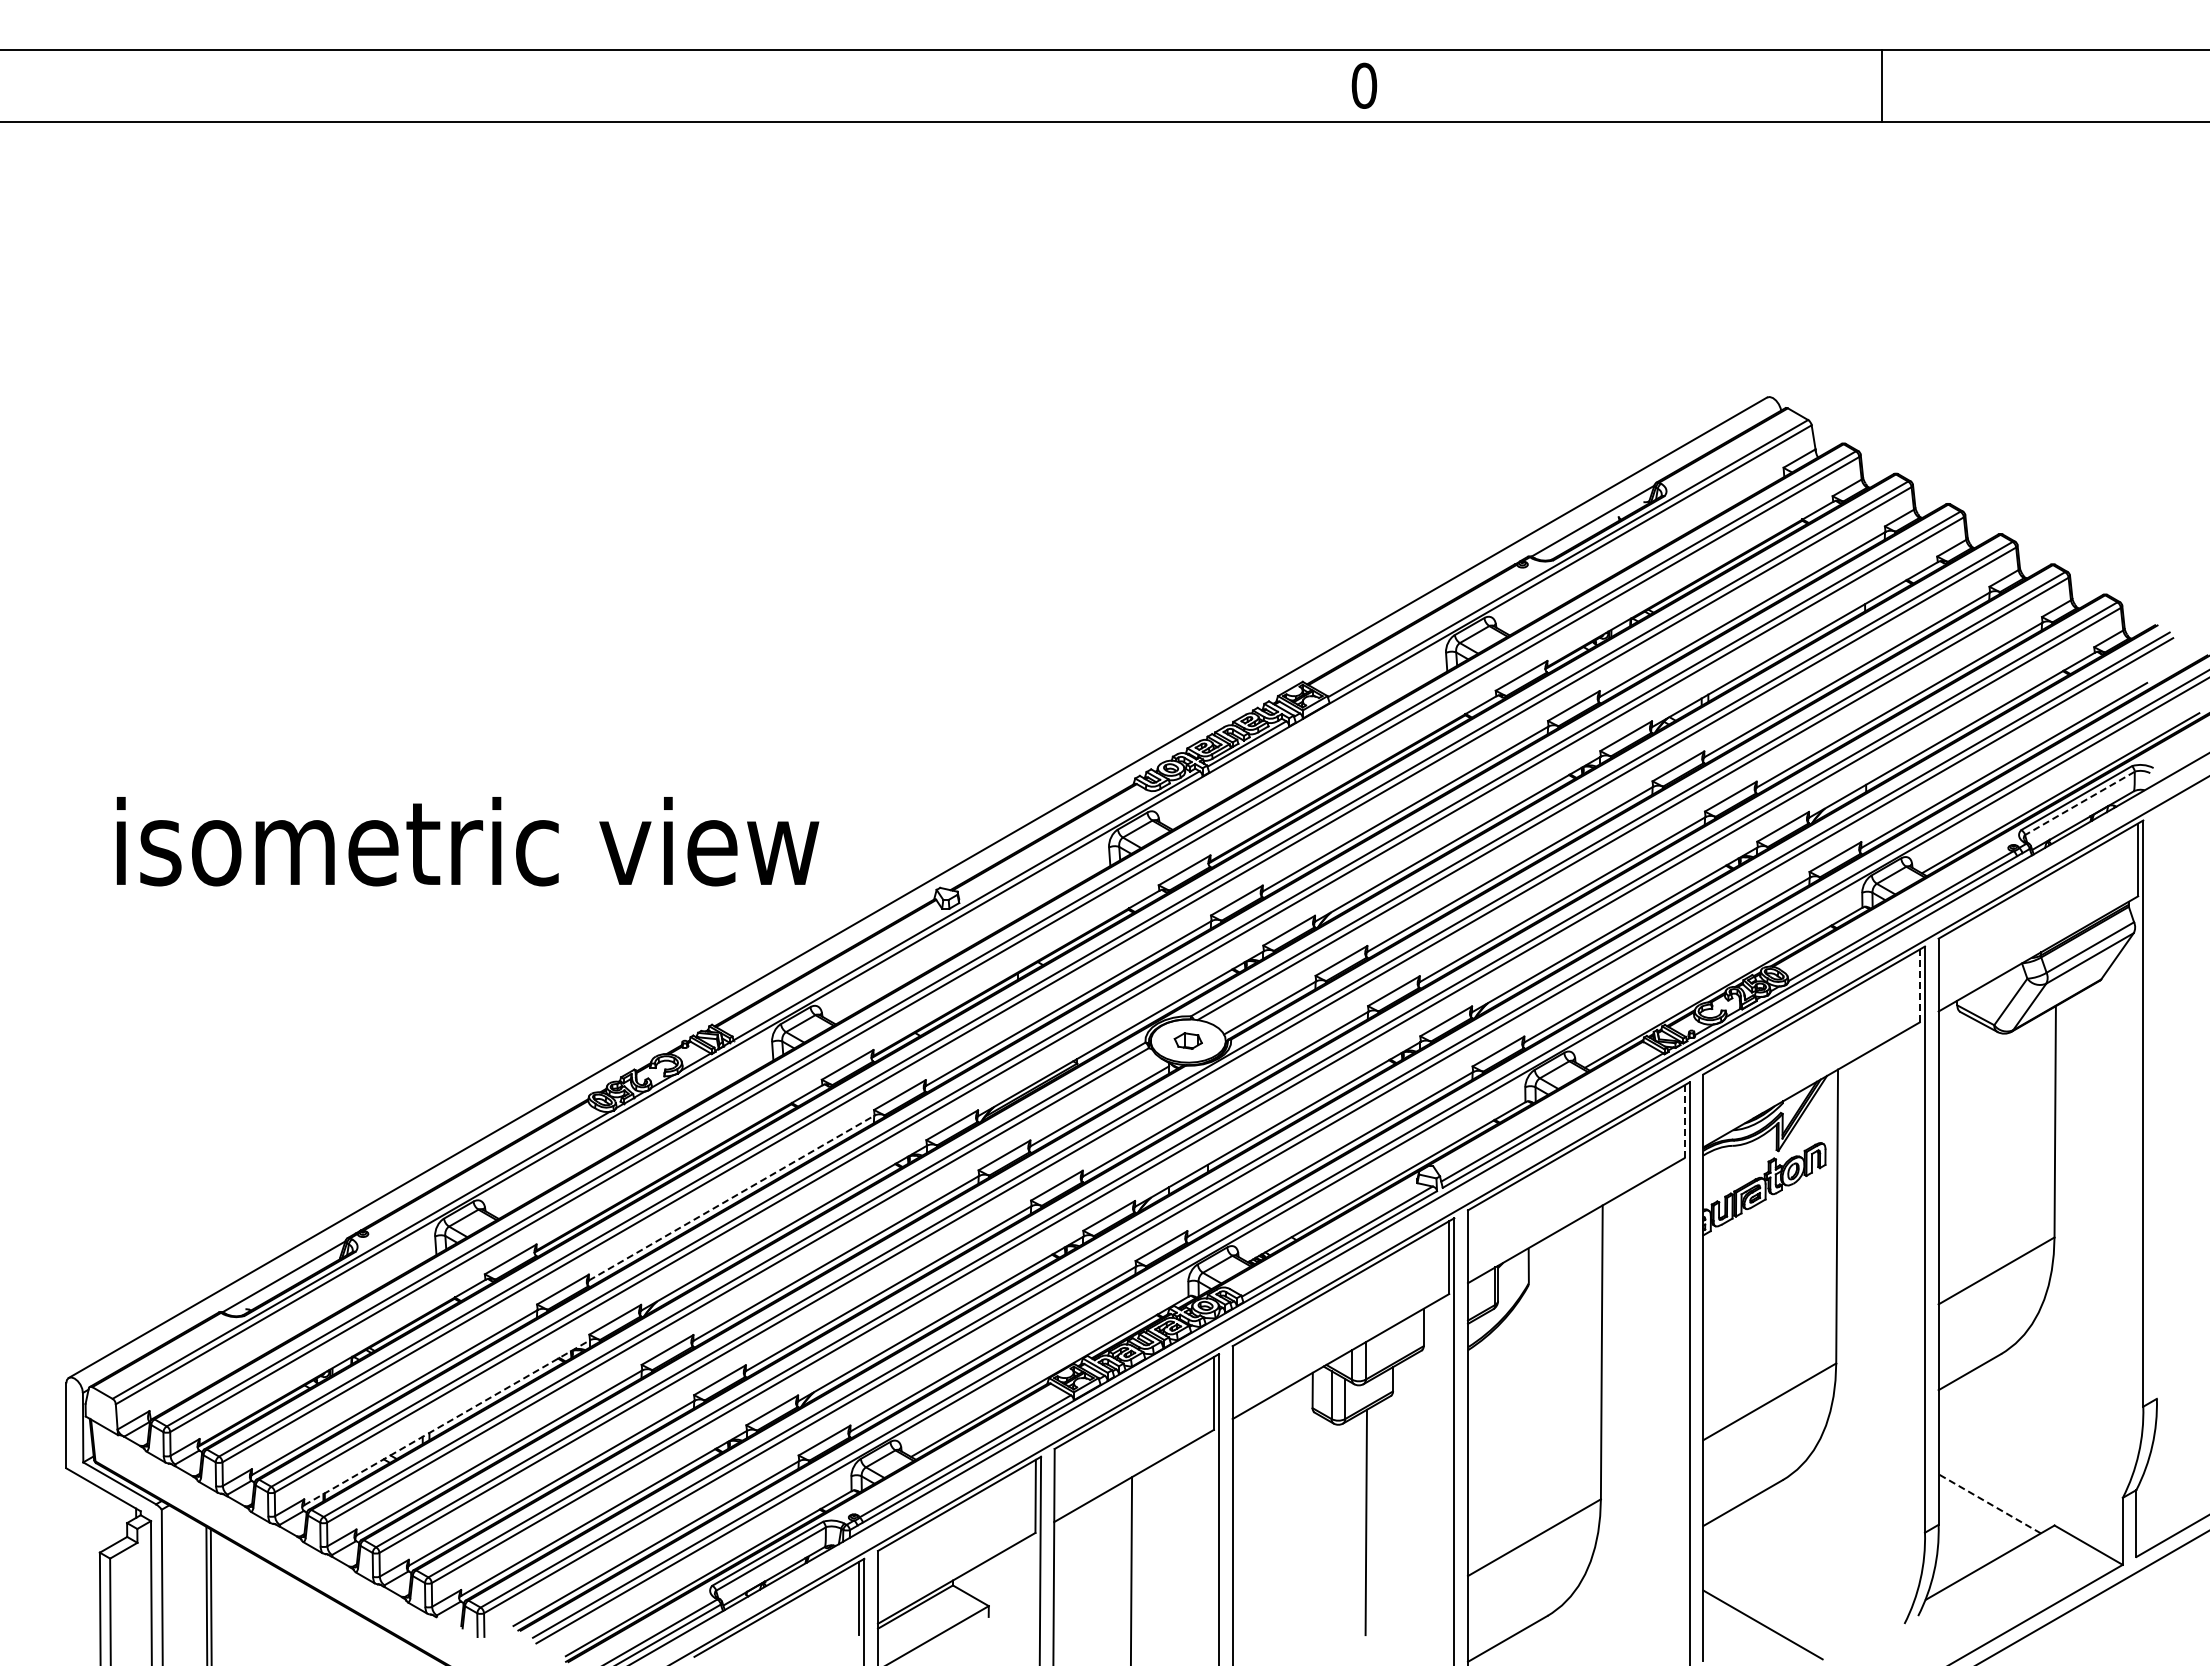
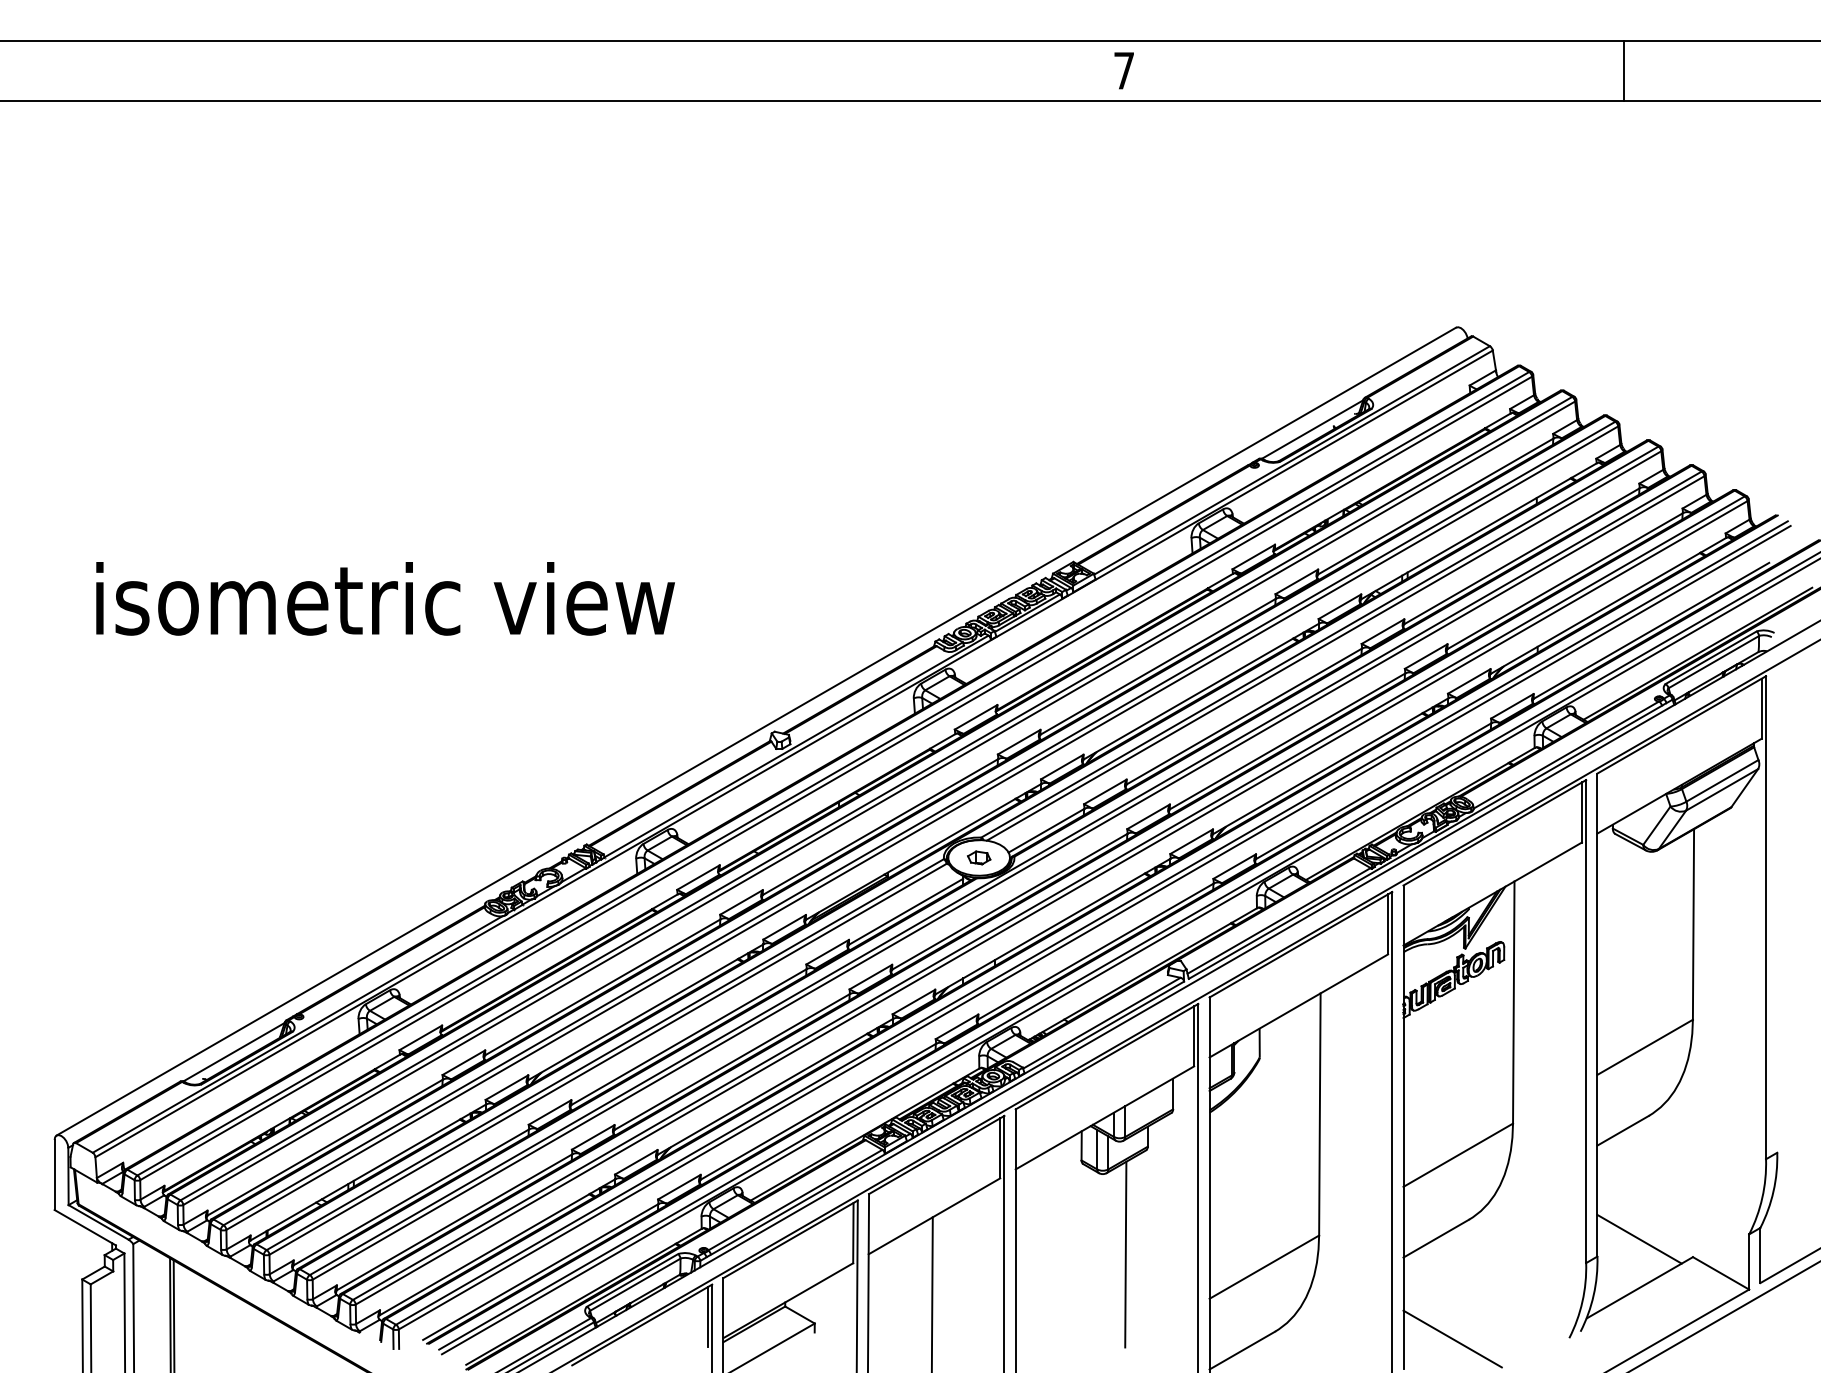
text: (1364, 85) -> (1124, 70), 0 -> 7
line: (1882, 85) -> (1623, 70), moved
line: (2079, 803) -> (1713, 662), dashed -> solid
text: (468, 841) -> (386, 598), moved
line: (1919, 985) -> (1581, 812), dashed -> solid
line: (1684, 1121) -> (1388, 924), dashed -> solid
line: (731, 1198) -> (602, 987), dashed -> solid
line: (447, 1422) -> (368, 1172), dashed -> solid
line: (1989, 1503) -> (1639, 1238), dashed -> solid

